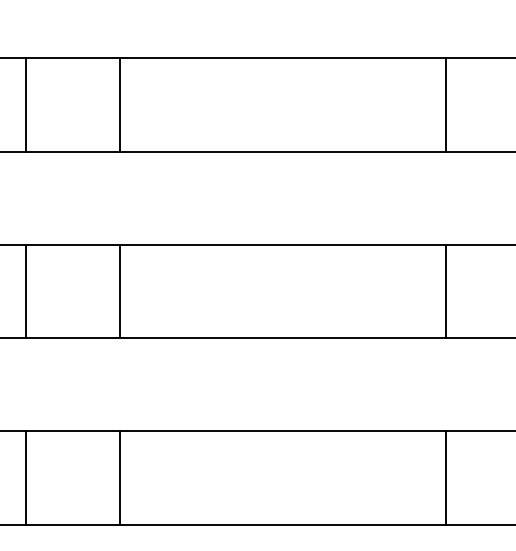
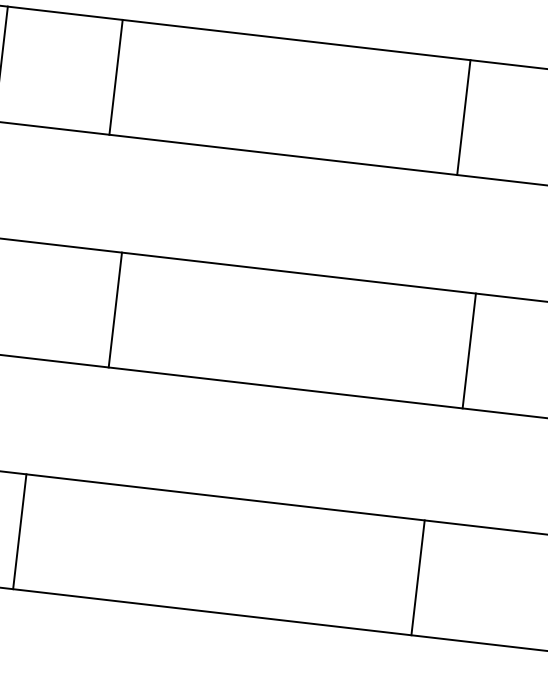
line: (445, 104) -> (463, 116), moved
line: (119, 291) -> (115, 310), moved
line: (445, 291) -> (468, 350), moved
line: (119, 477) -> (19, 531), moved
line: (445, 477) -> (417, 577), moved

